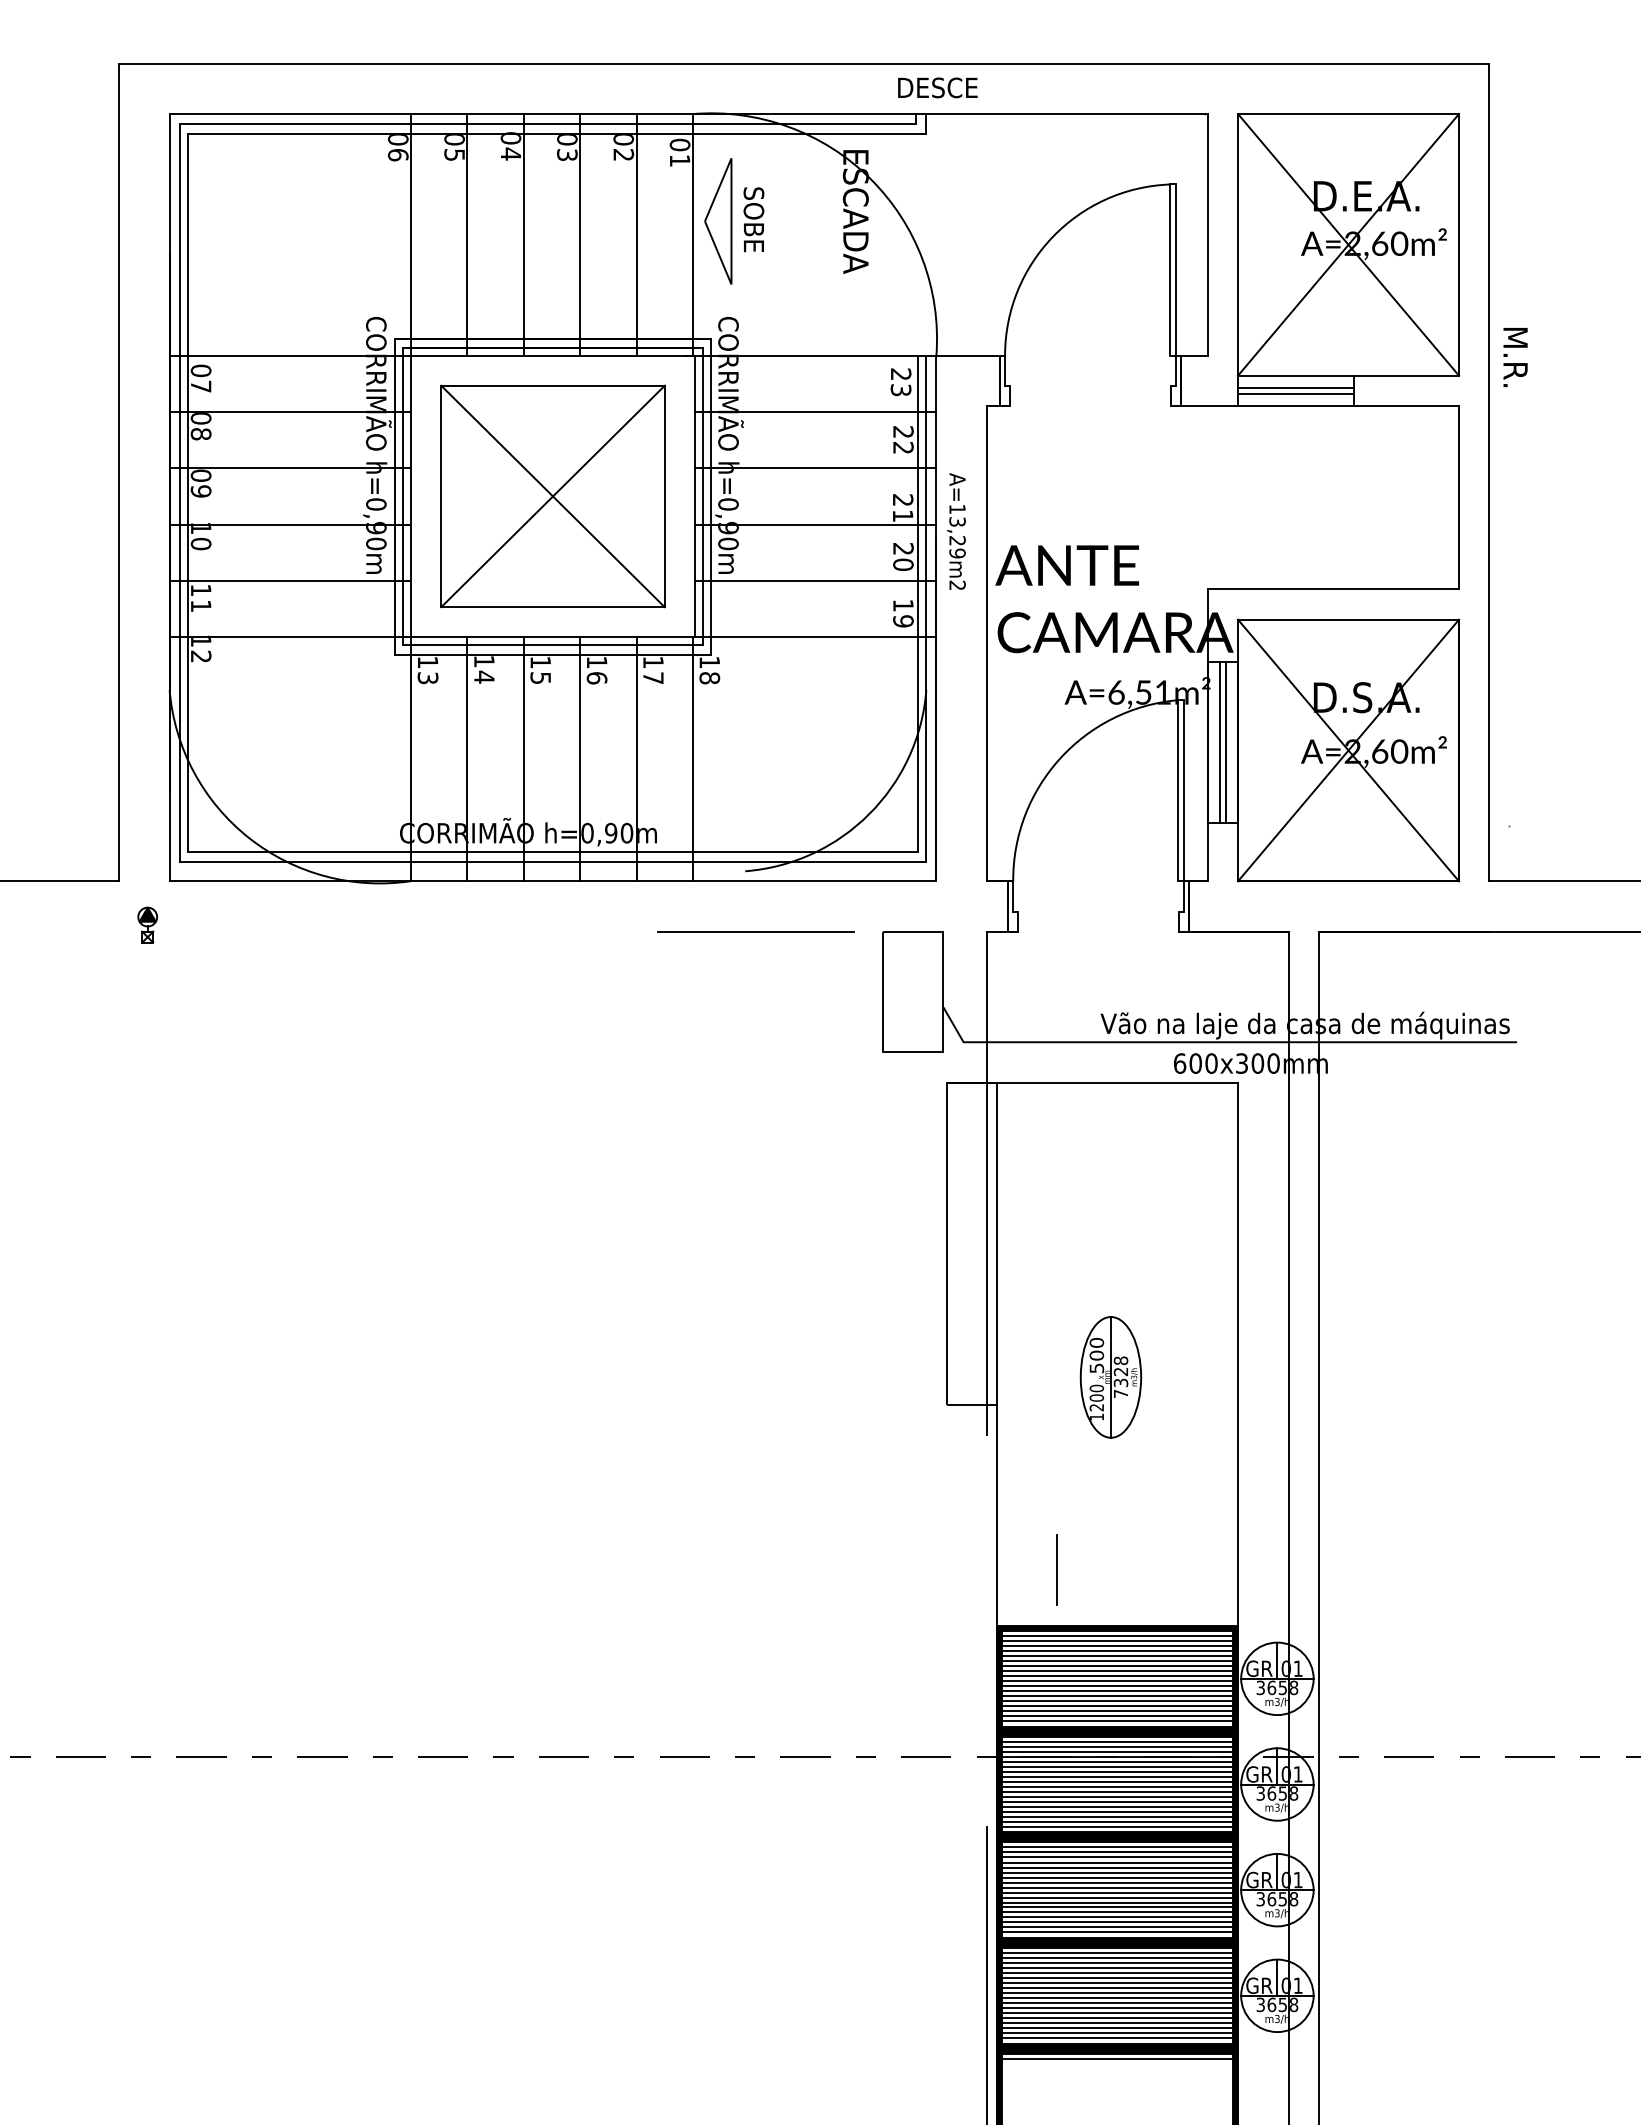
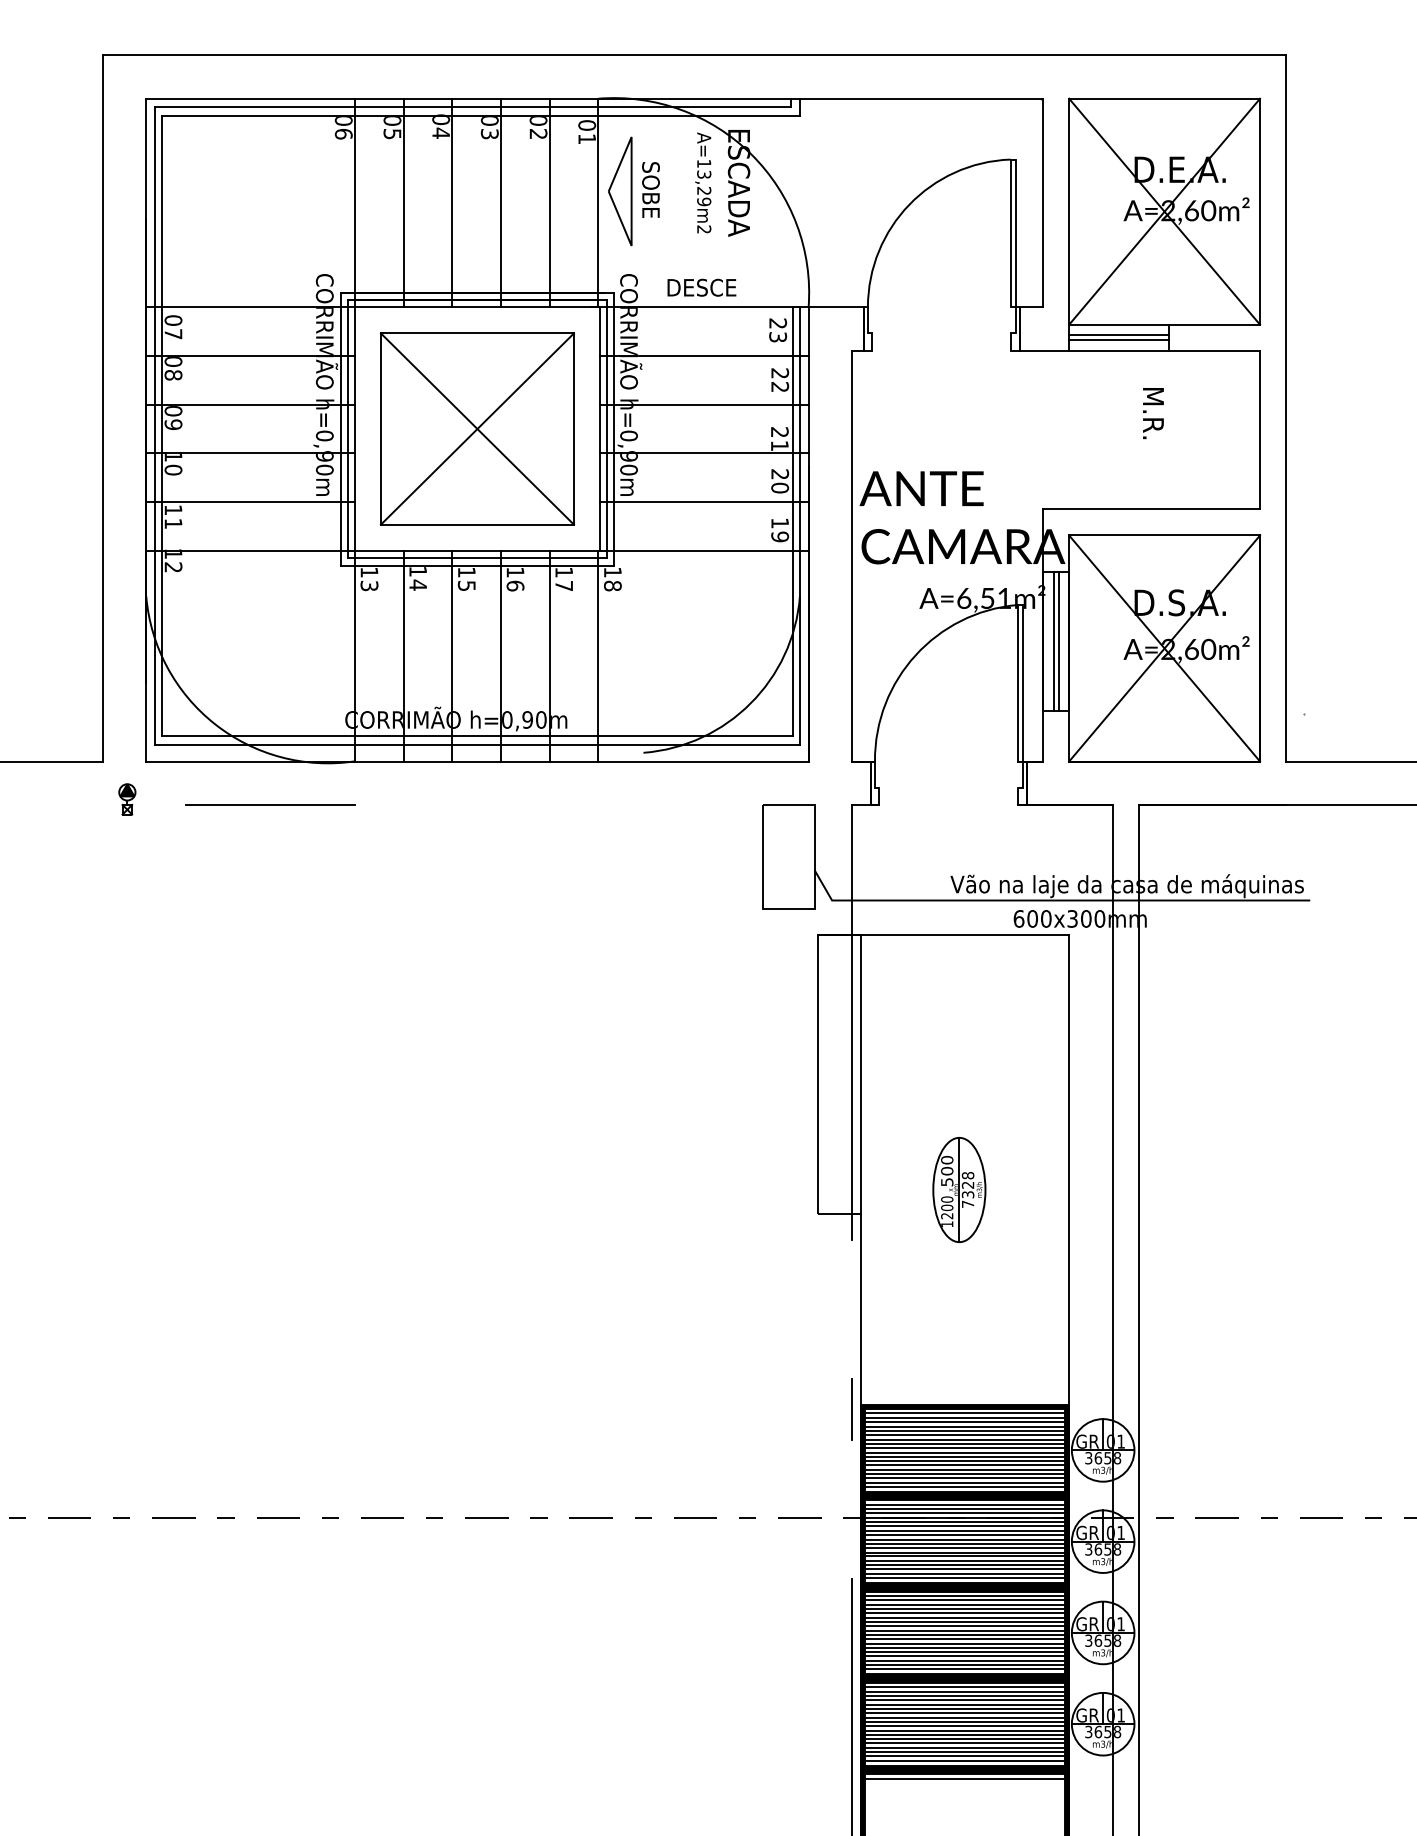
text: (937, 87) -> (701, 287), moved
text: (1515, 357) -> (1153, 413), moved
text: (956, 531) -> (703, 182), moved
line: (755, 931) -> (269, 804), moved
line: (1056, 1569) -> (851, 1408), moved

